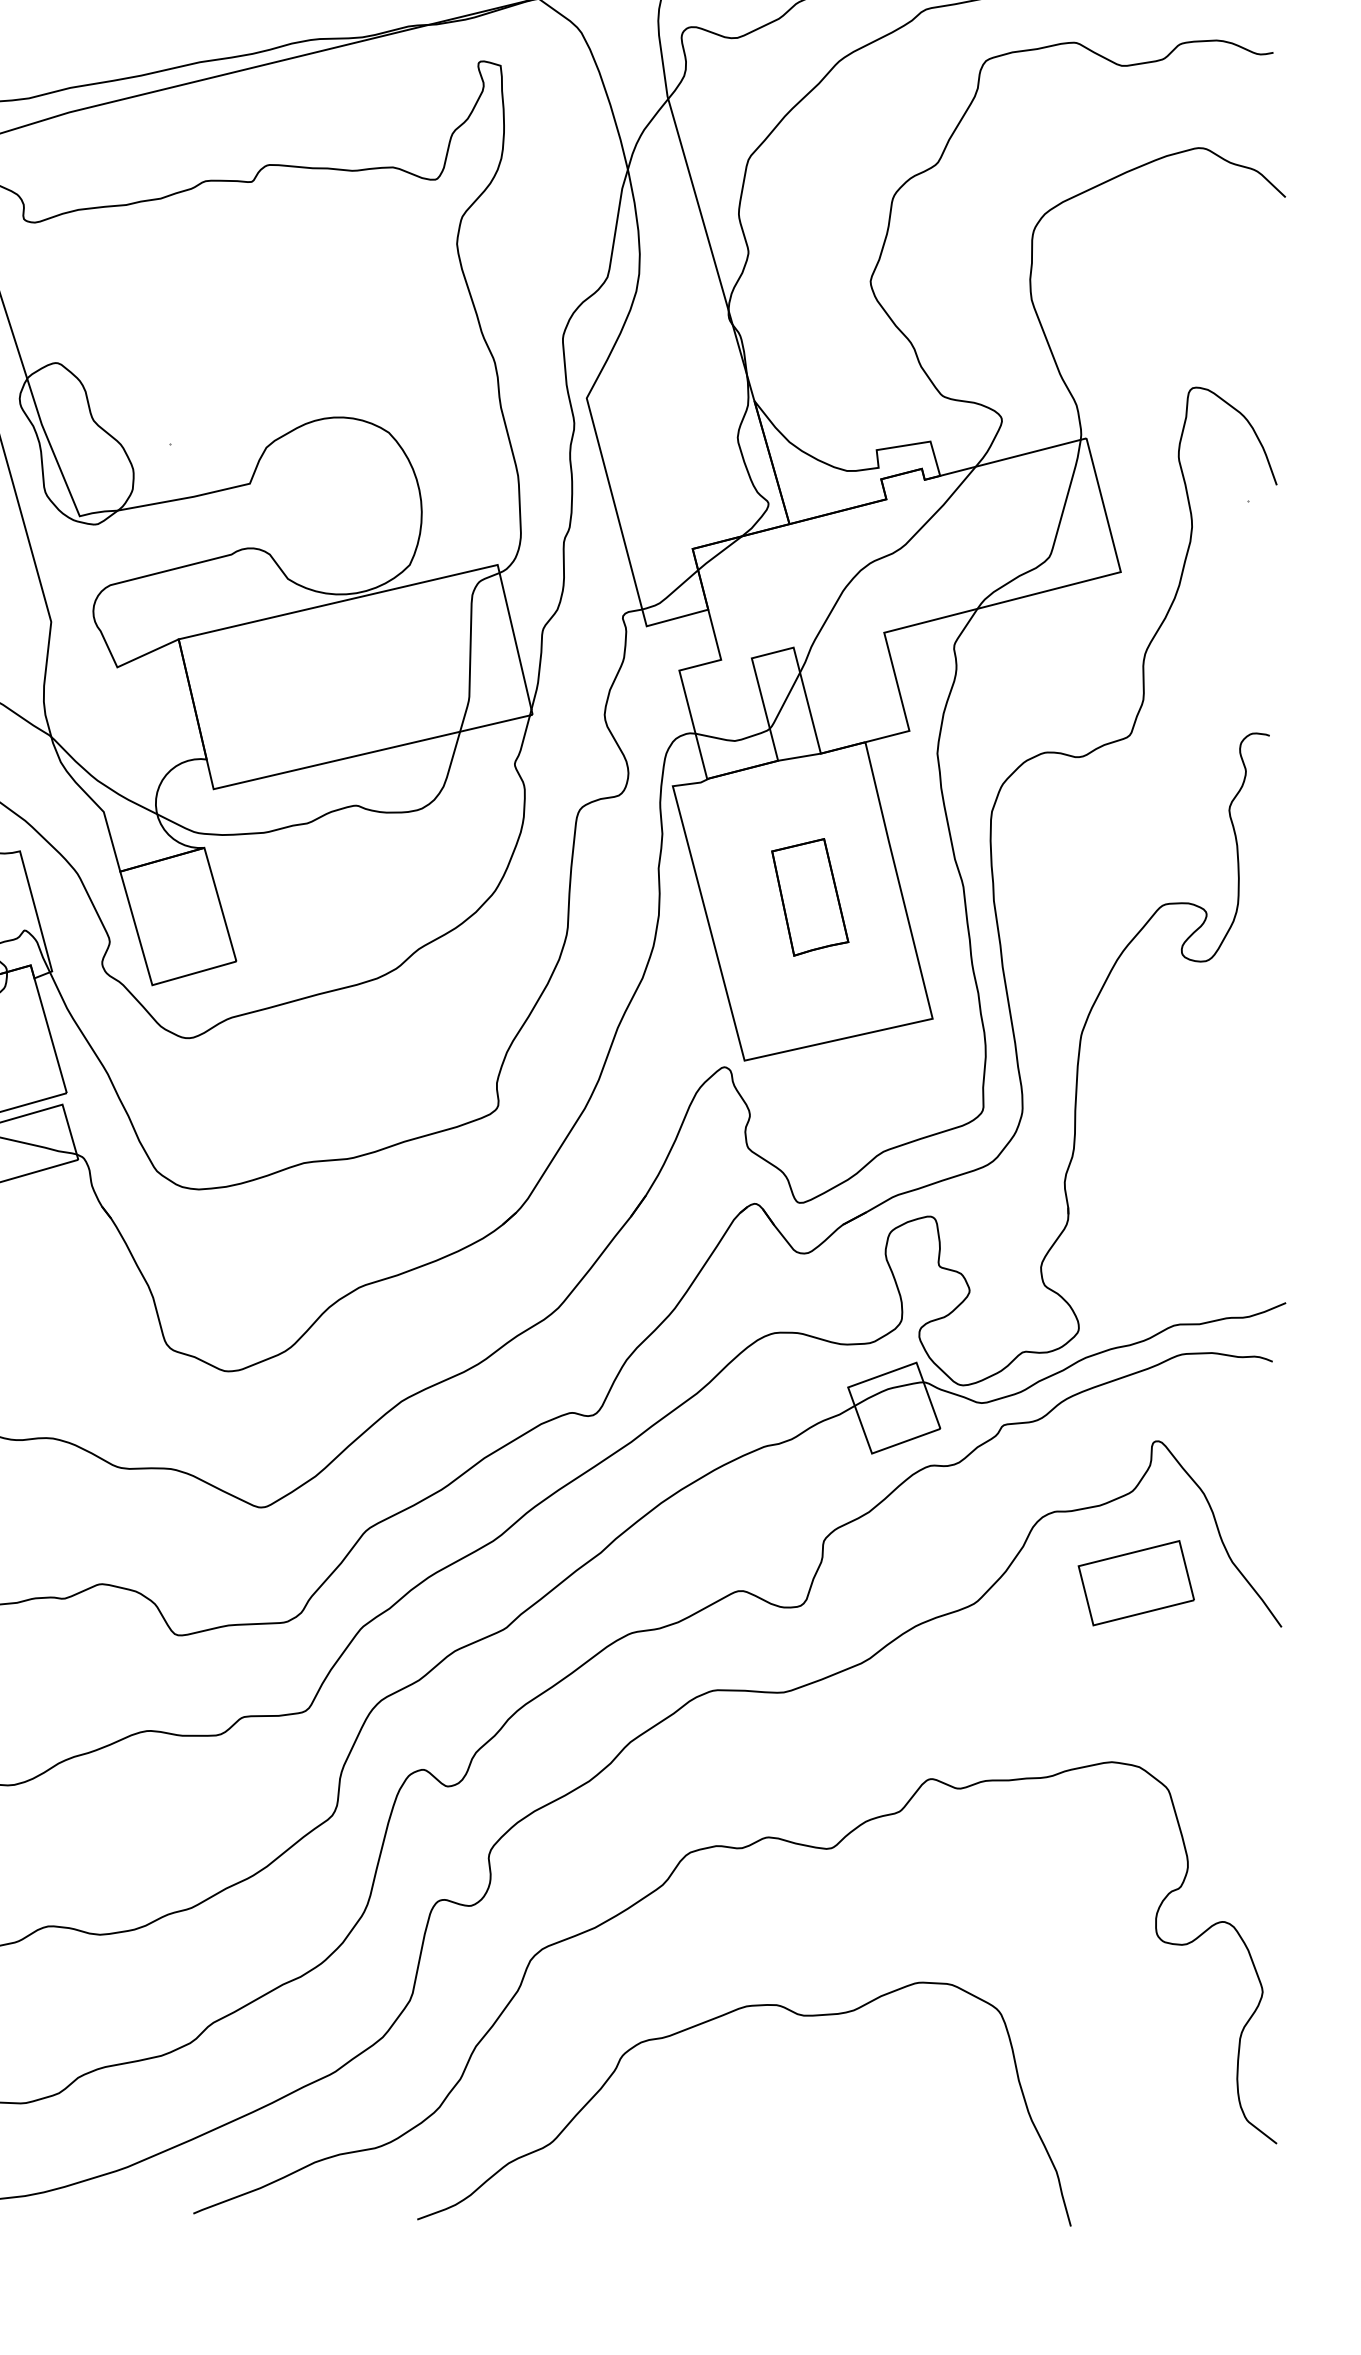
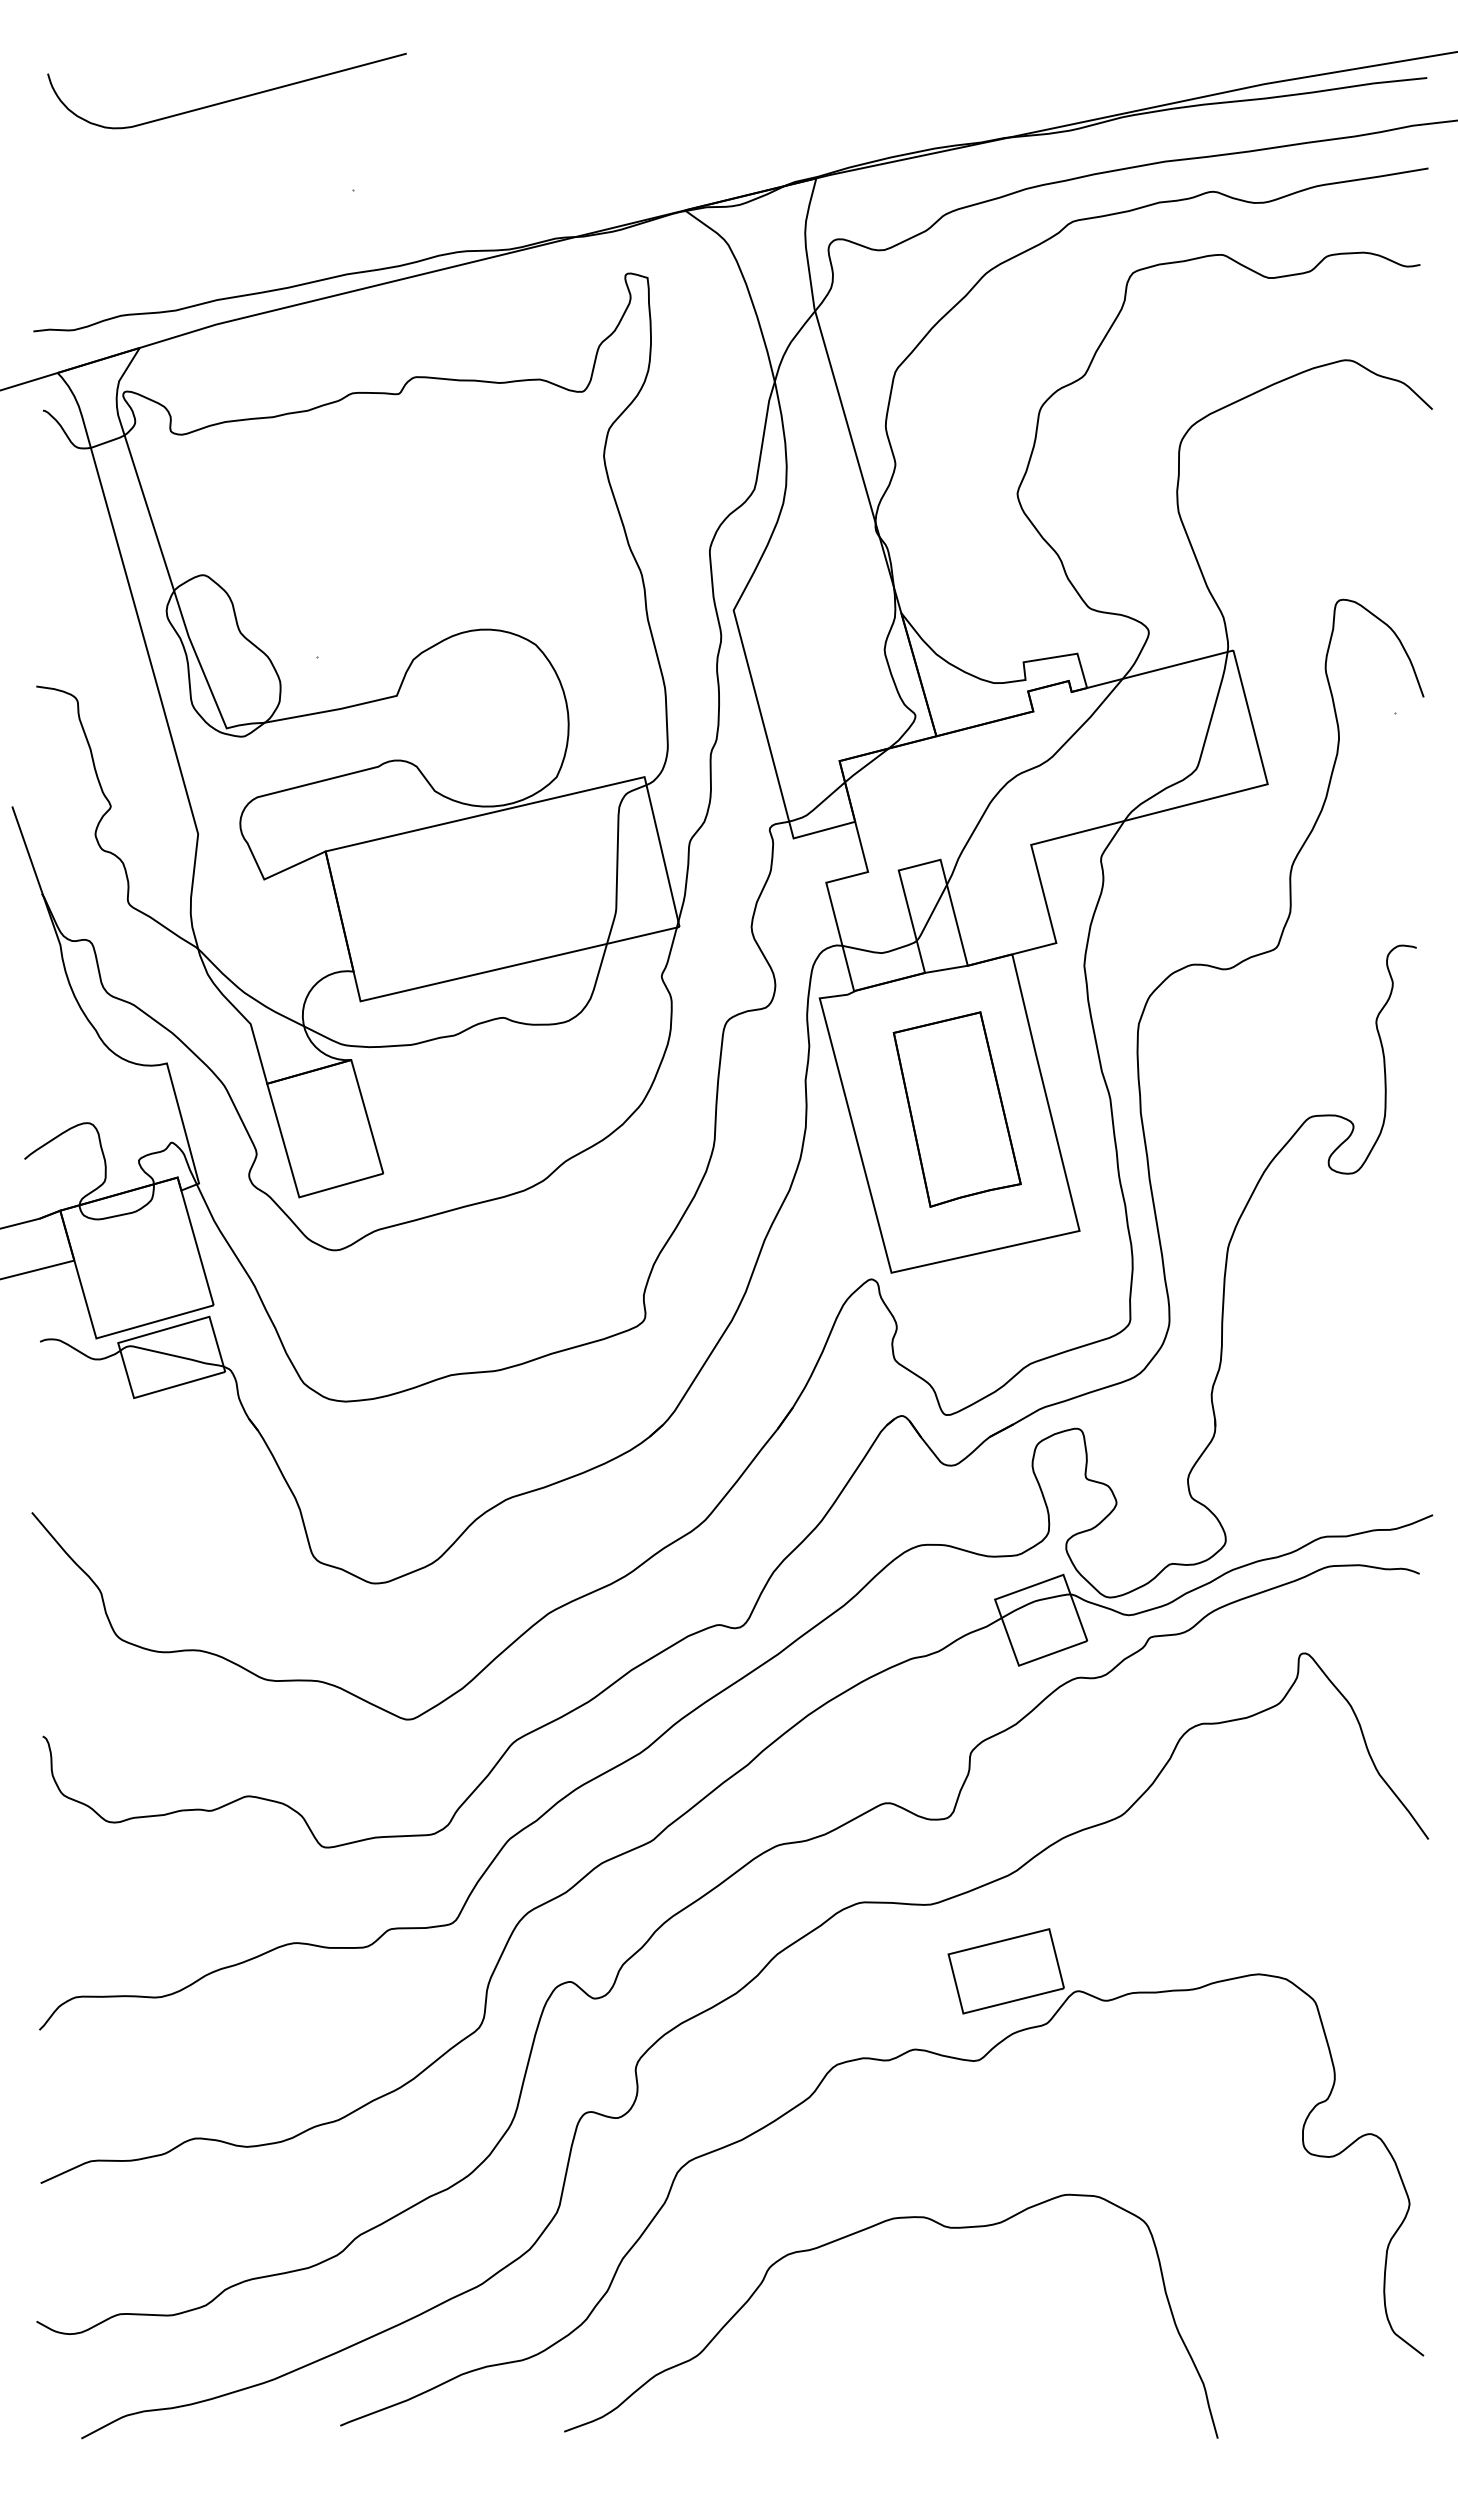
part: (809, 897) -> (956, 1109), size x1.67
part: (1135, 1583) -> (1005, 1971), moved

